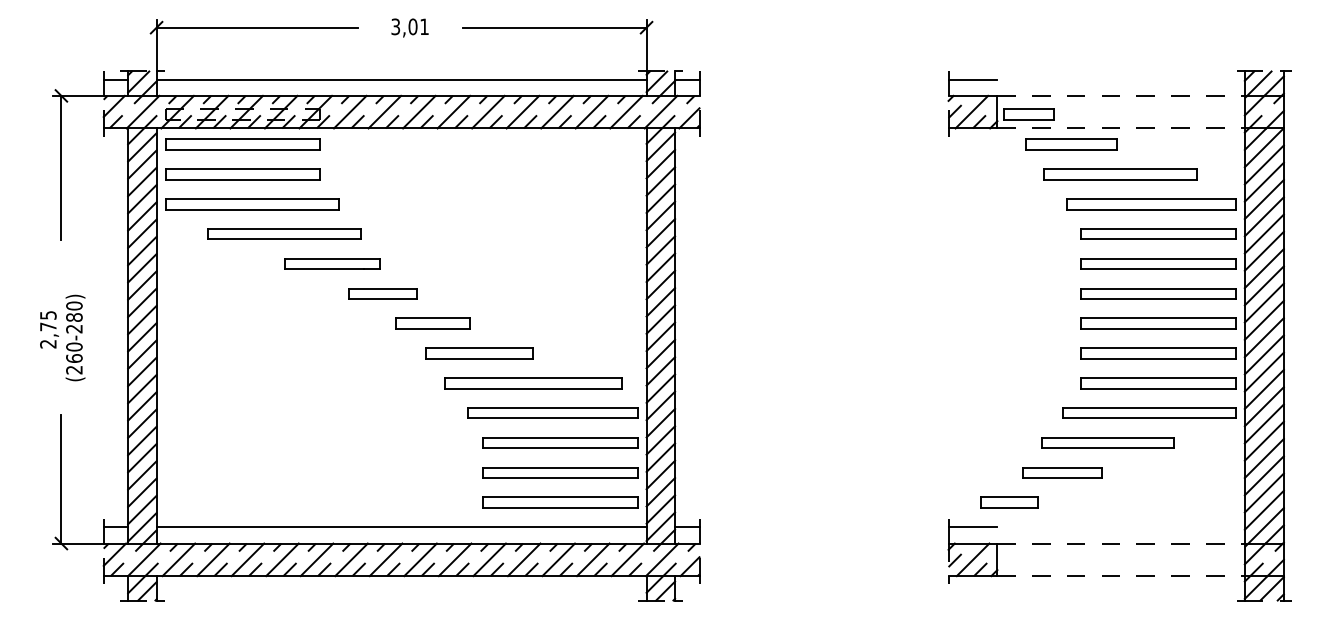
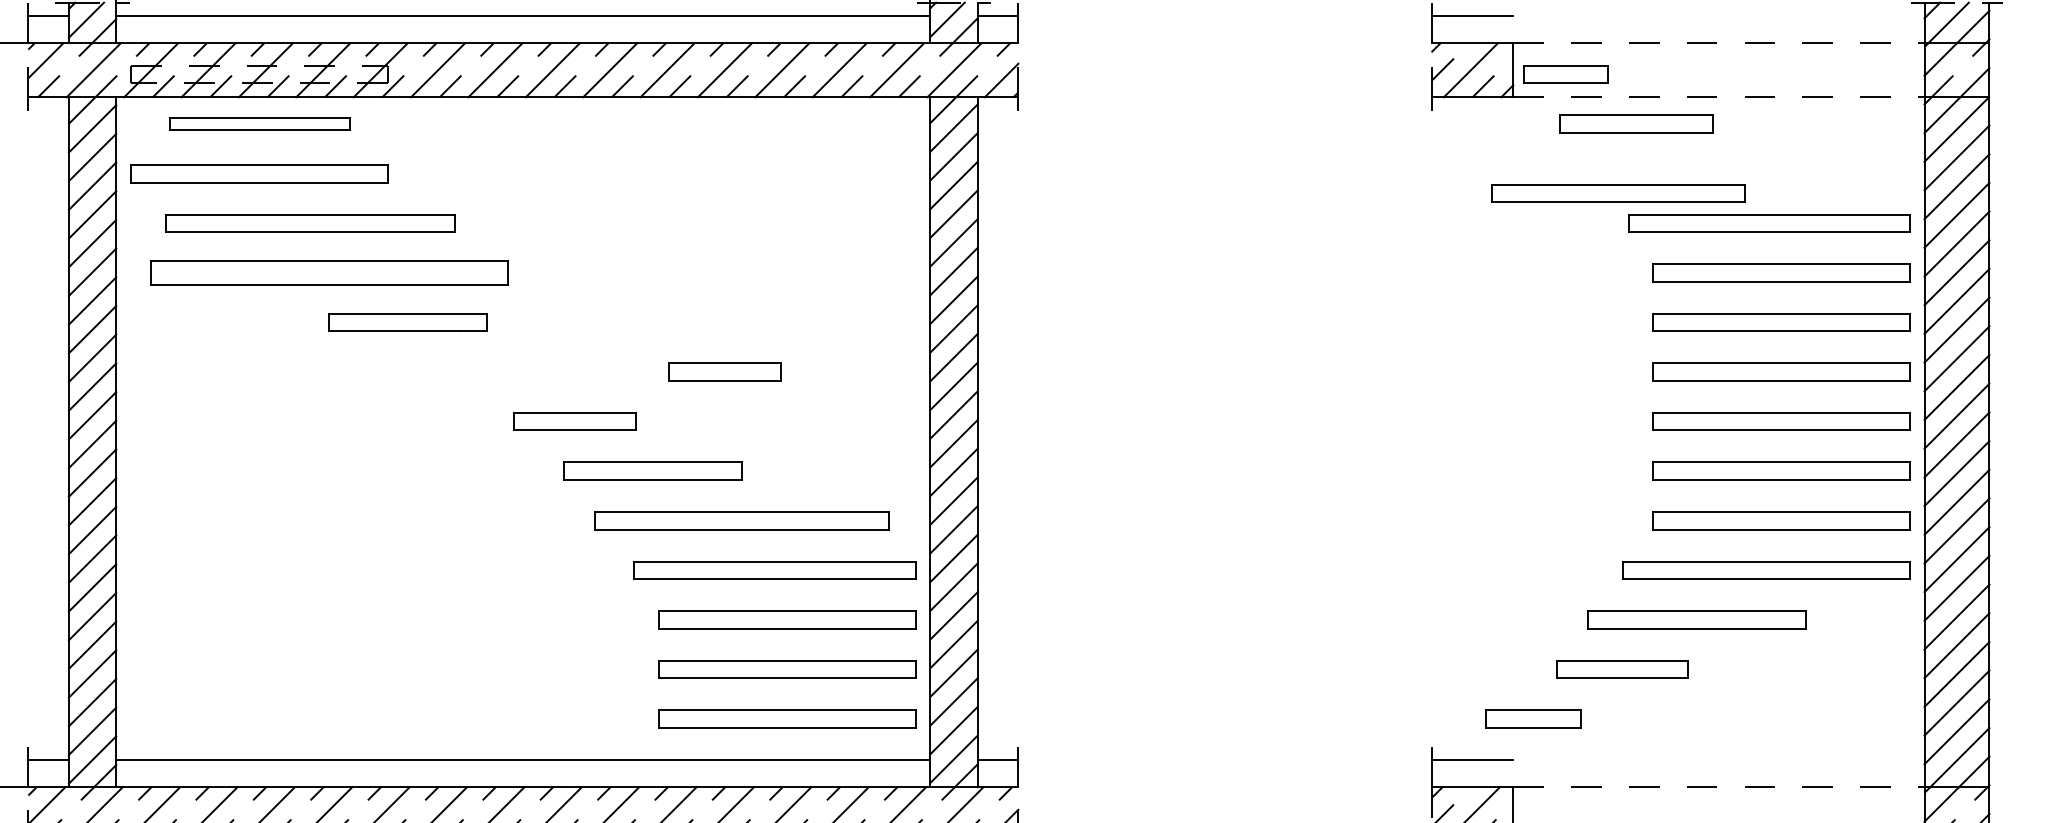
part: (242, 144) -> (258, 123), size x0.7
part: (1120, 174) -> (1618, 193), moved
part: (252, 204) -> (310, 223), moved
part: (284, 233) -> (328, 271), size x1.4
part: (382, 293) -> (724, 371), moved

